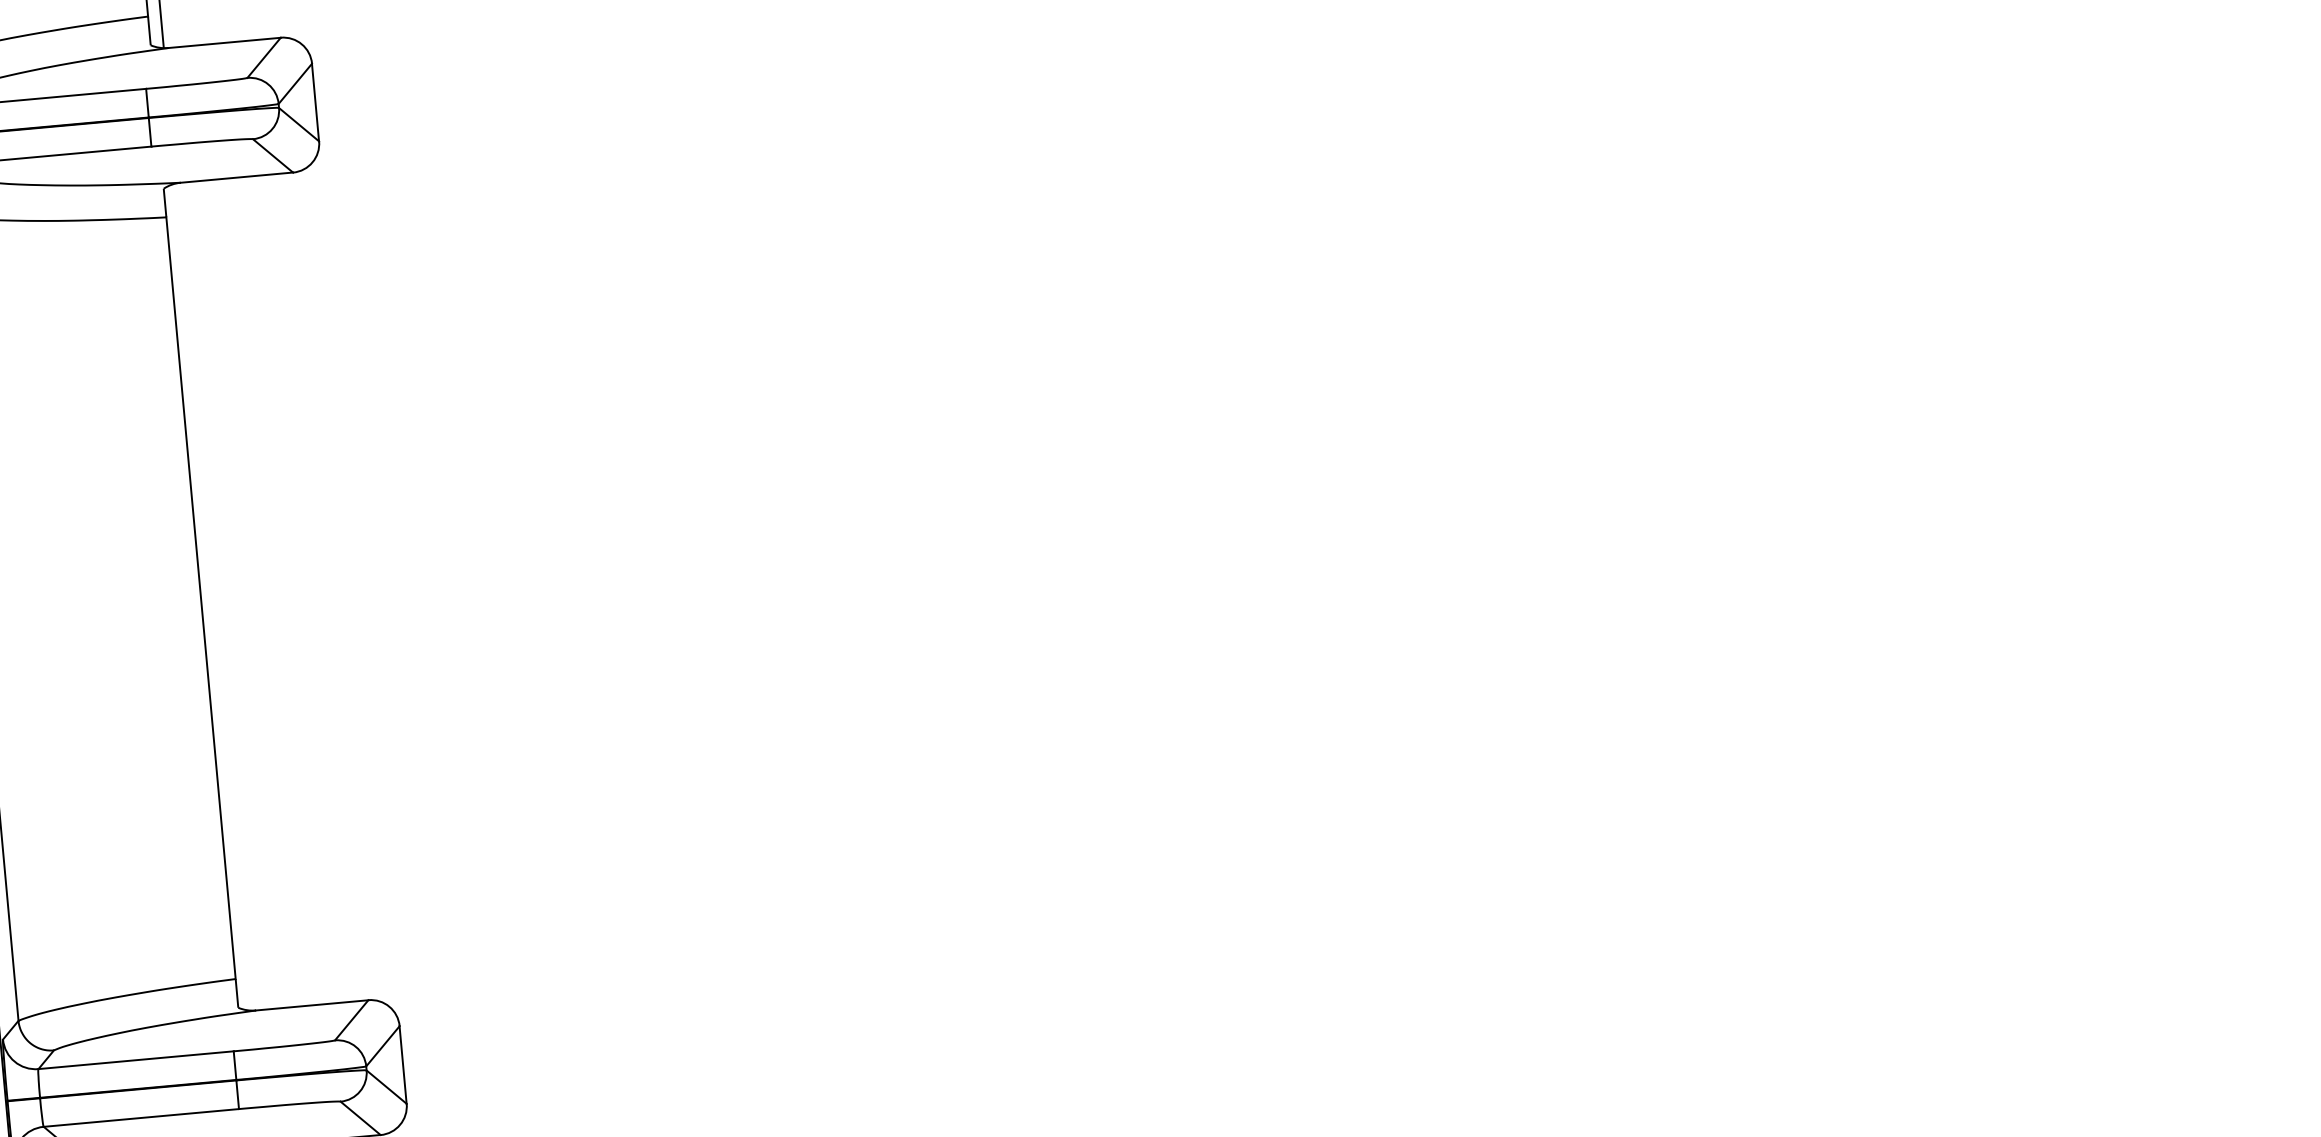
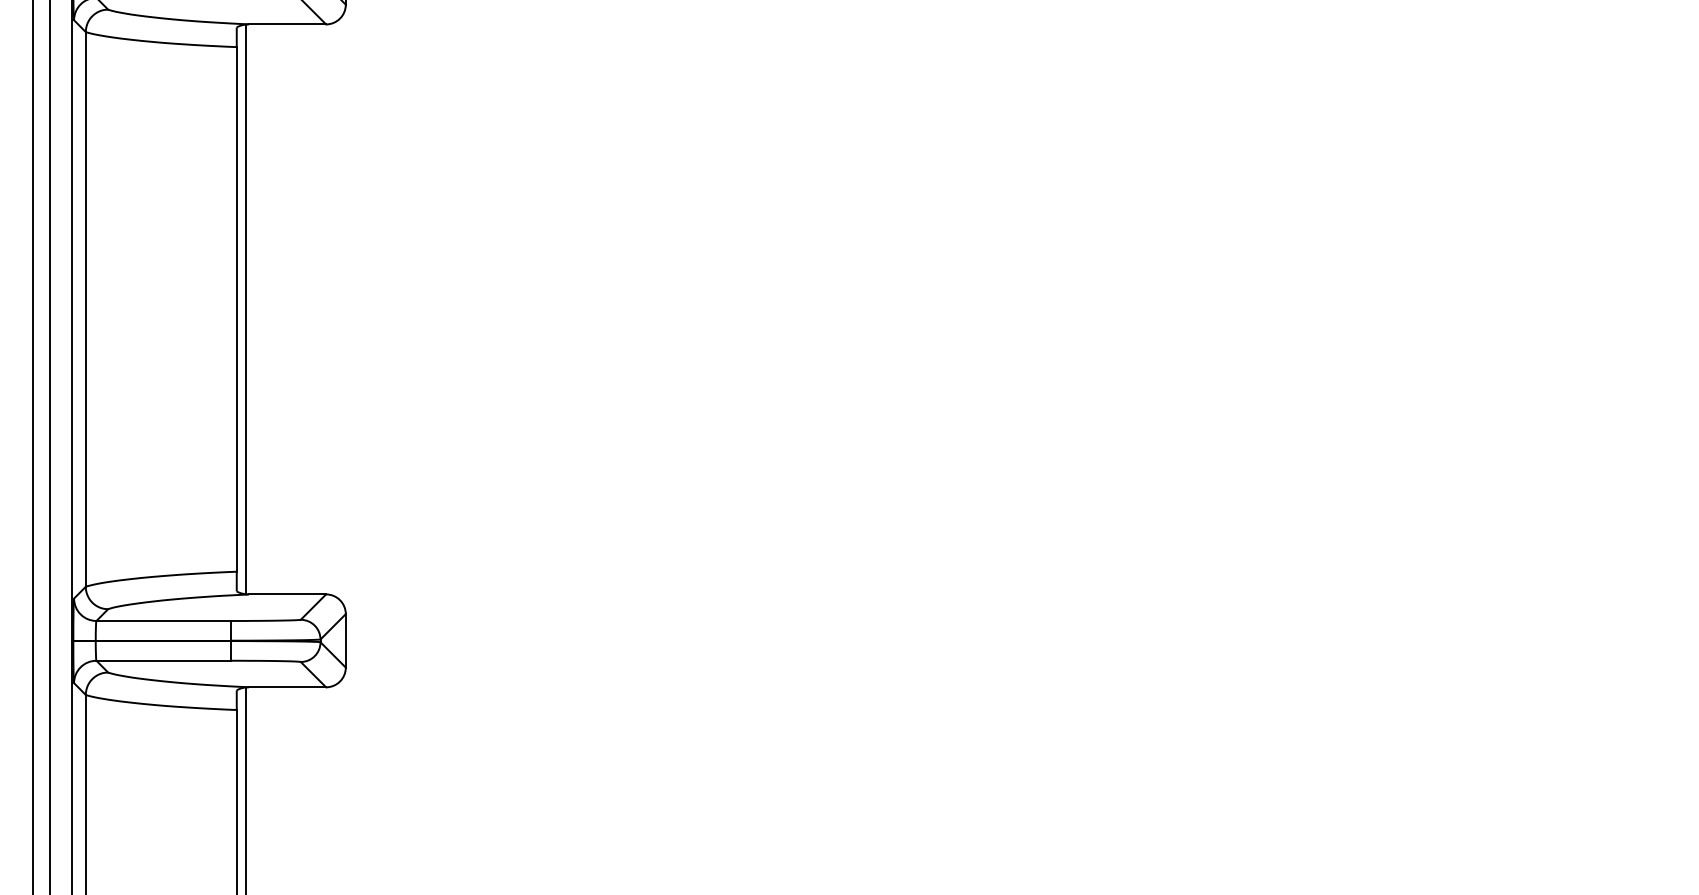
line: (213, 595) -> (245, 308), added

